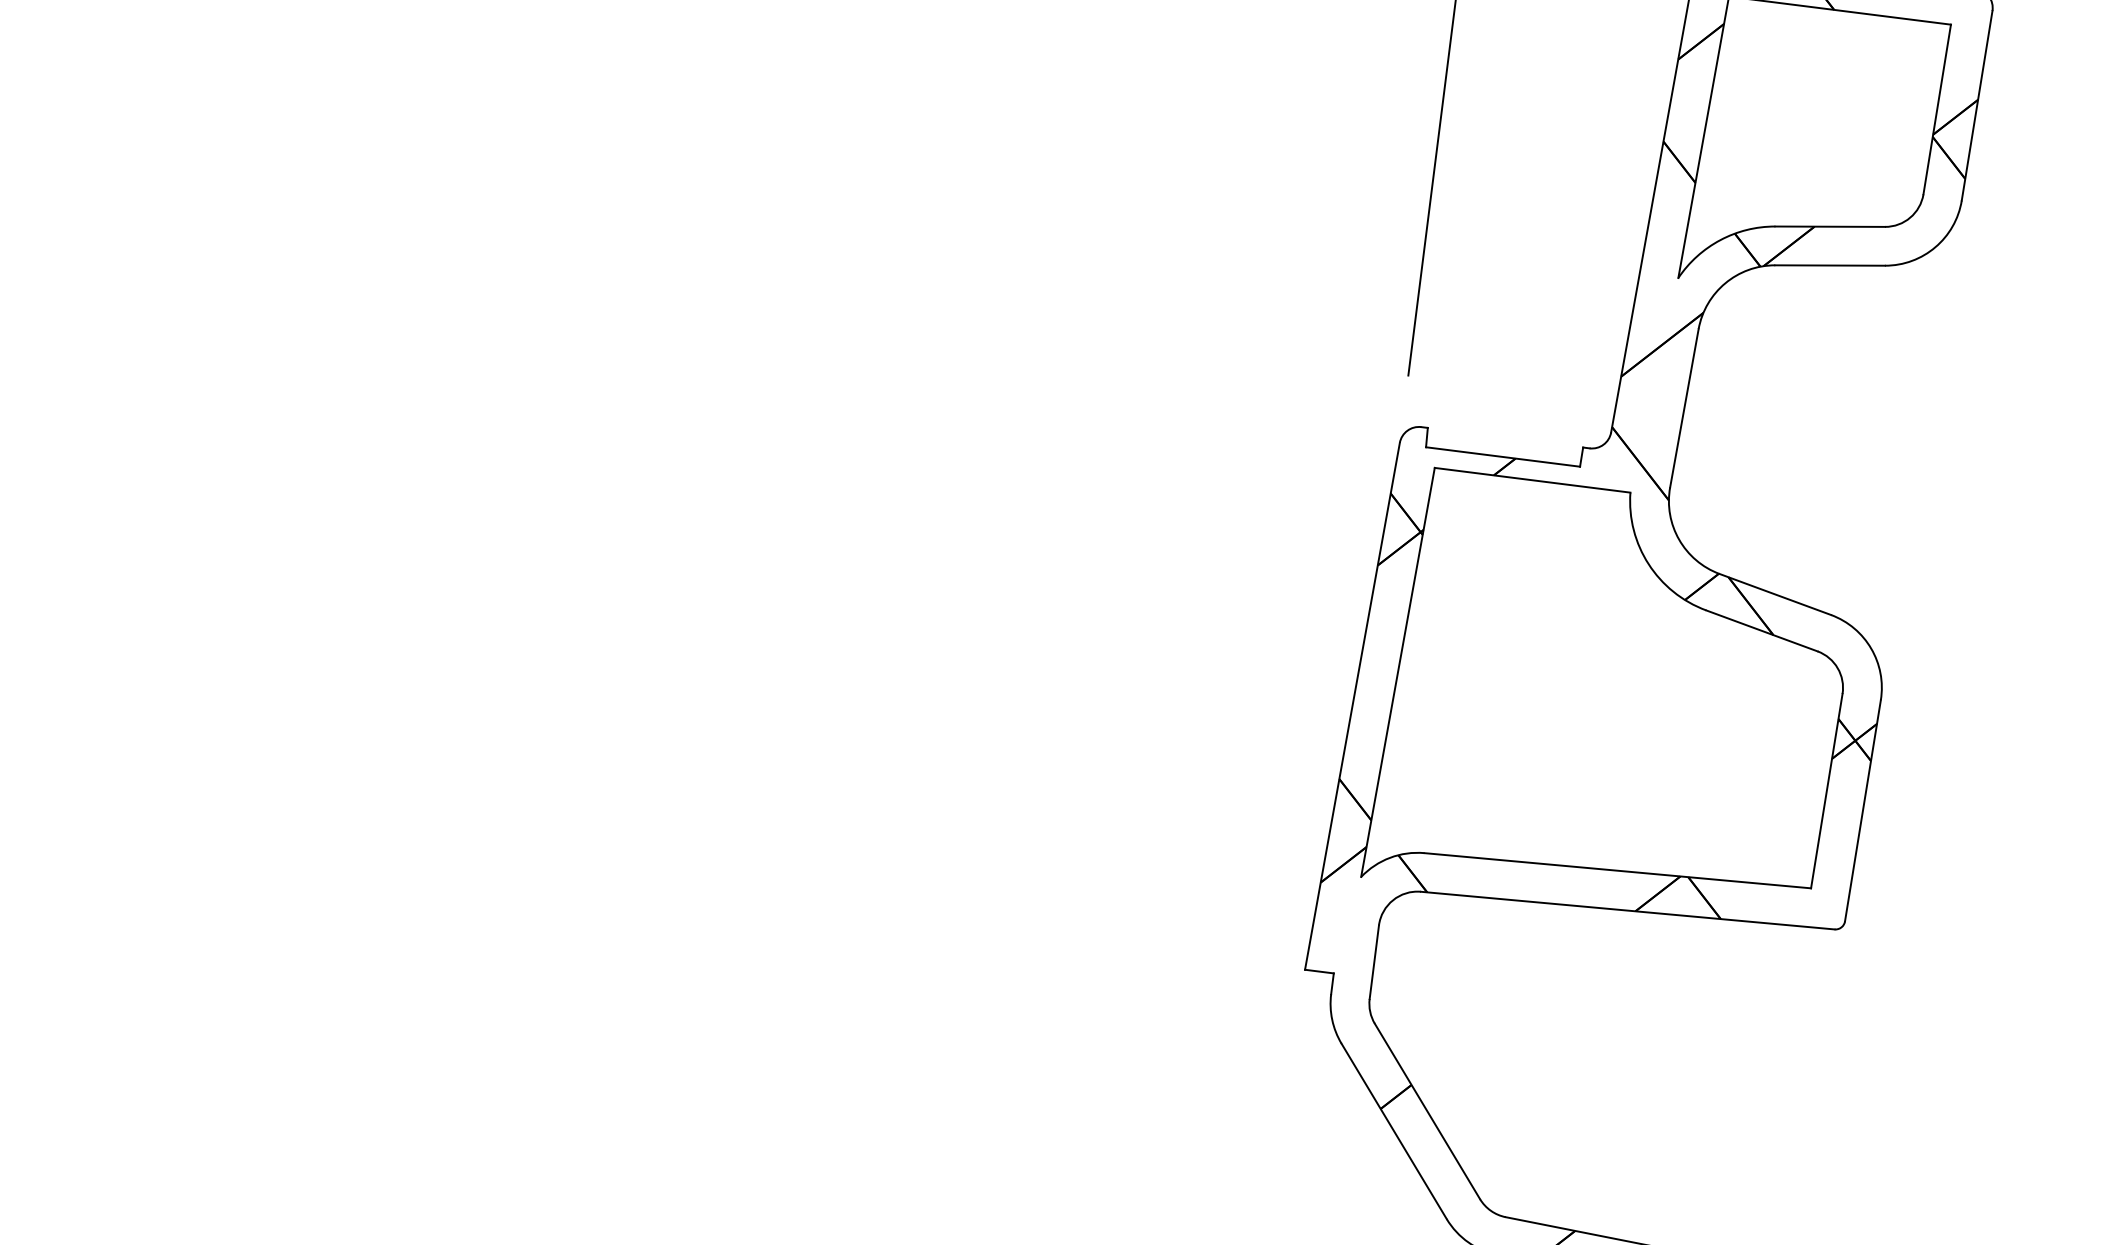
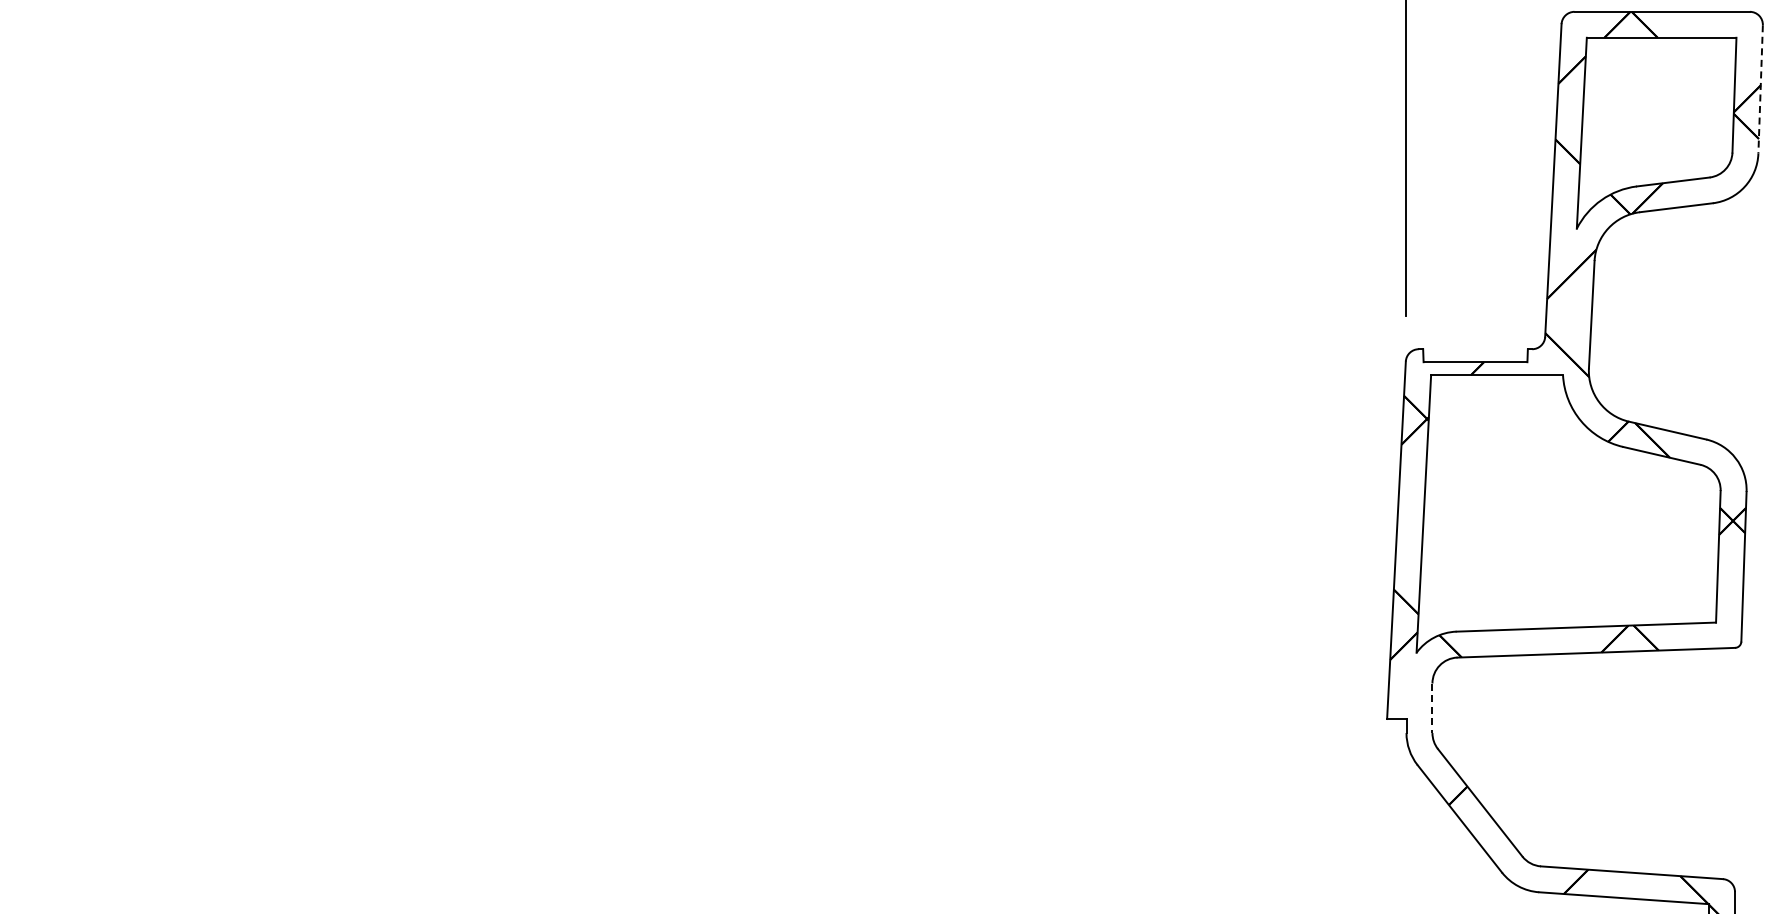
line: (1976, 105) -> (1760, 89), solid -> dashed
line: (1374, 962) -> (1432, 708), solid -> dashed

